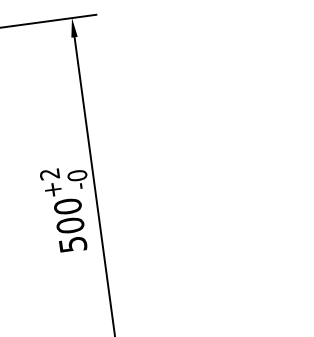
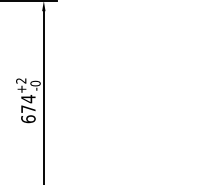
text: (70, 226) -> (28, 109), 500 -> 674

